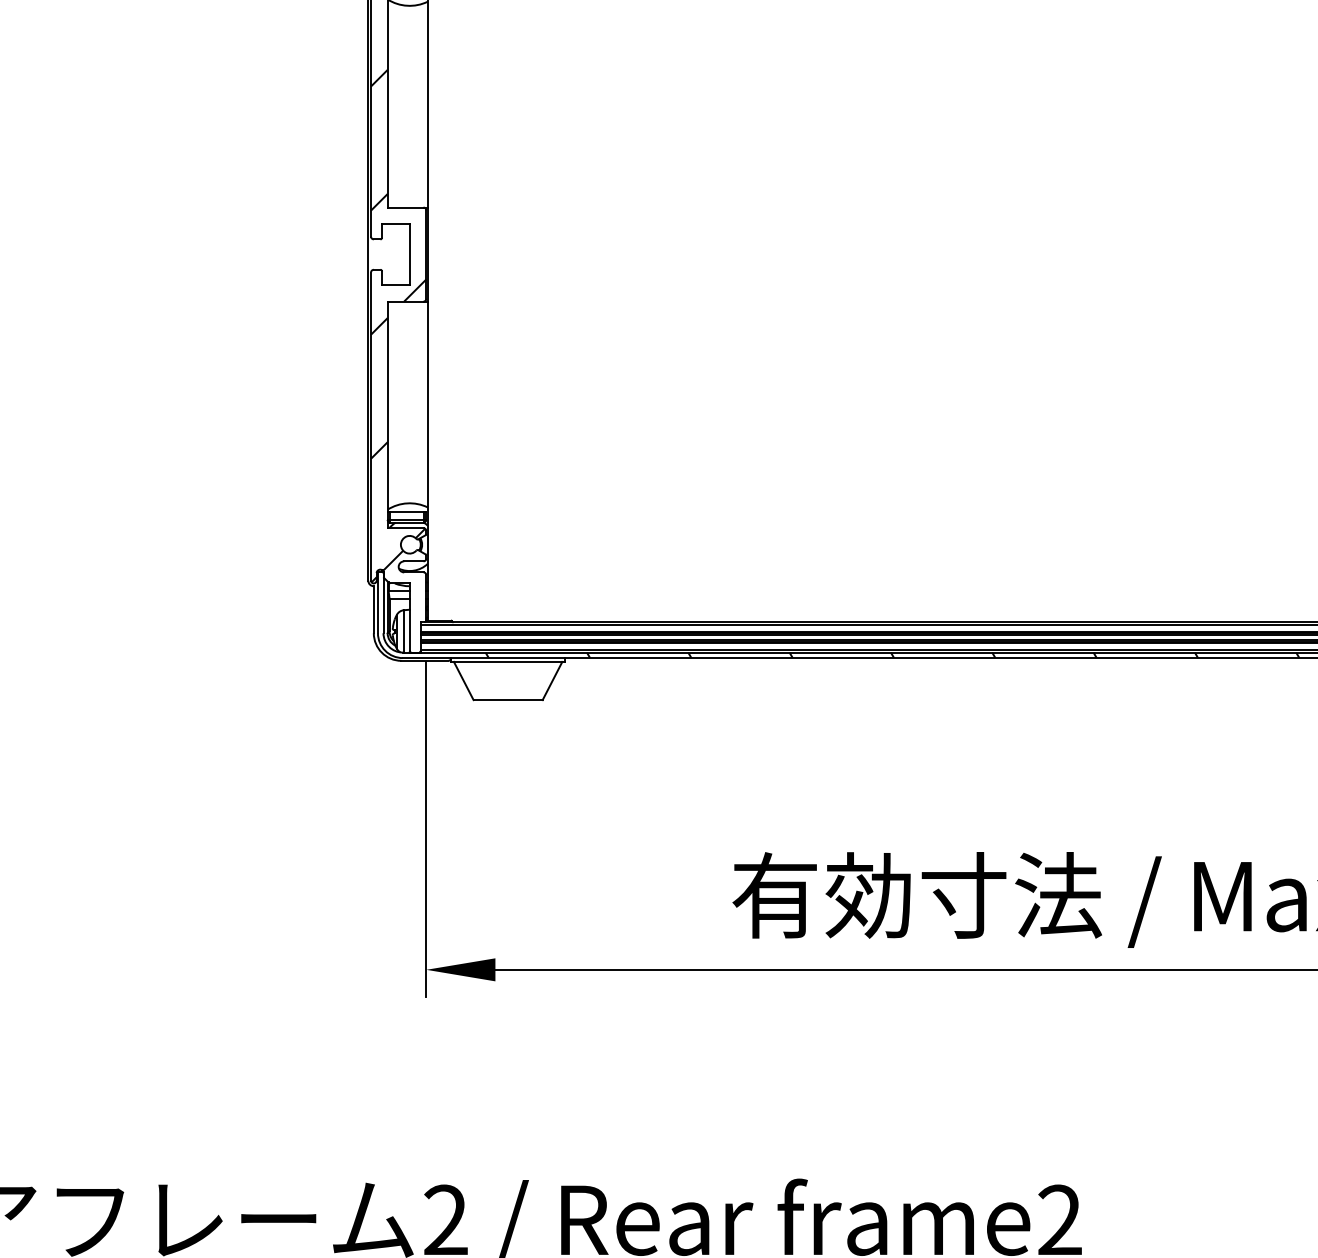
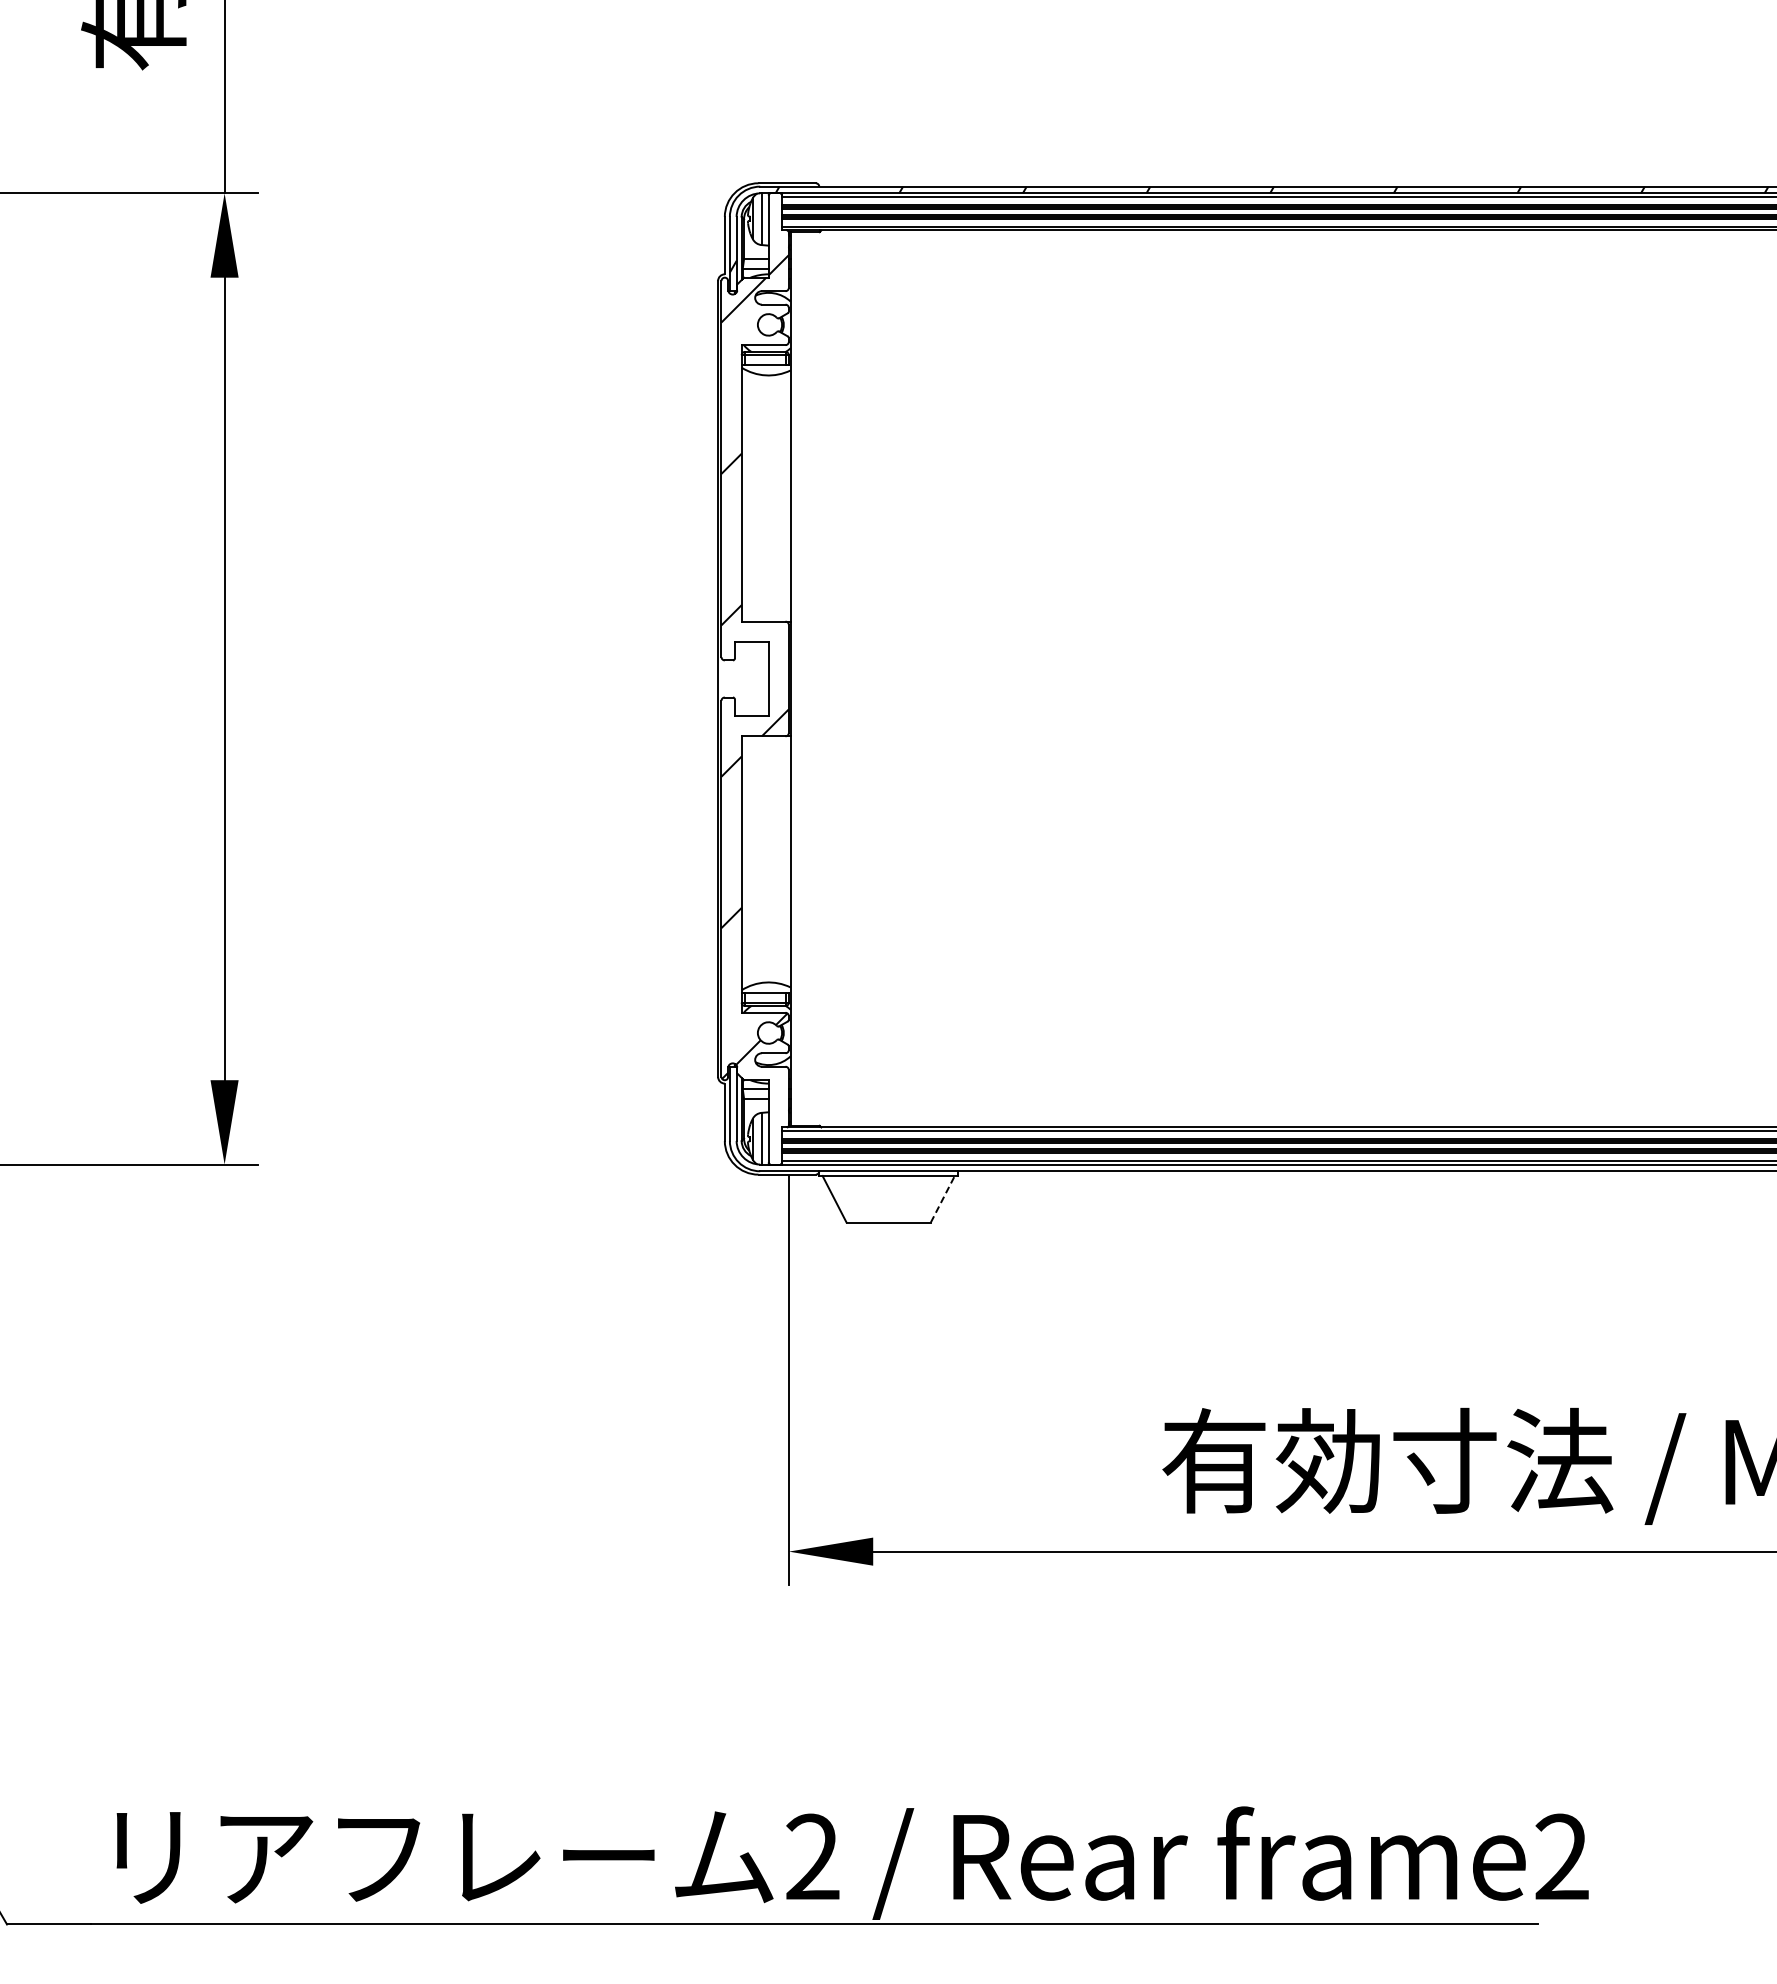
hatch: (841, 654) -> (1295, 1167), removed
line: (553, 680) -> (943, 1198), solid -> dashed

